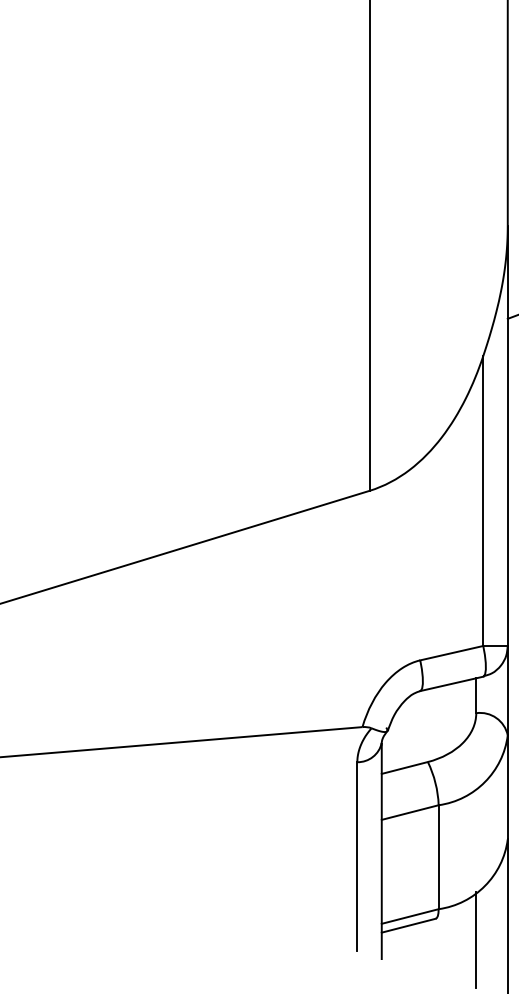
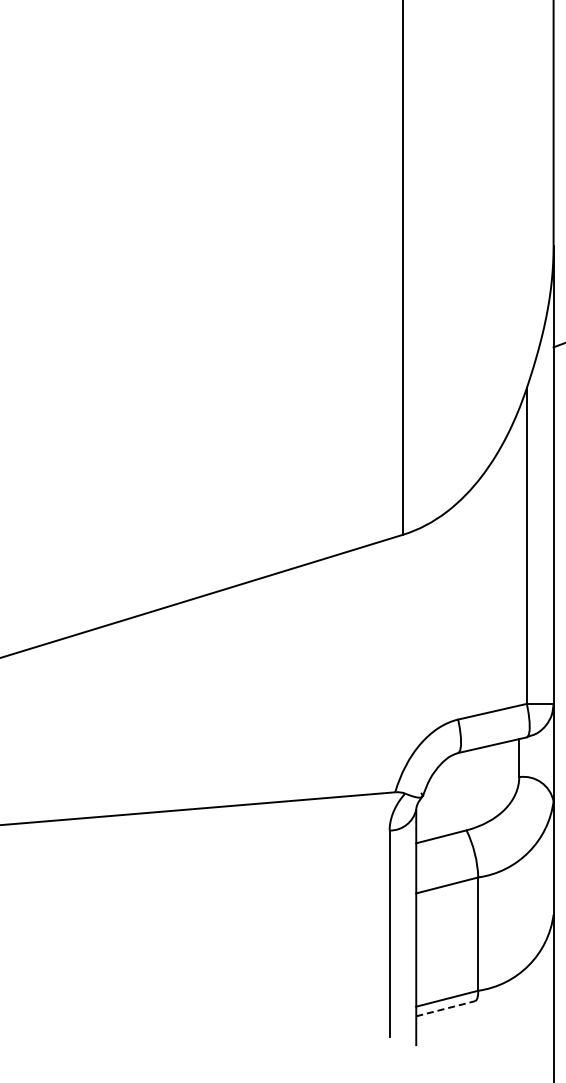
line: (409, 925) -> (446, 1008), solid -> dashed
line: (476, 940) -> (519, 1024), removed

